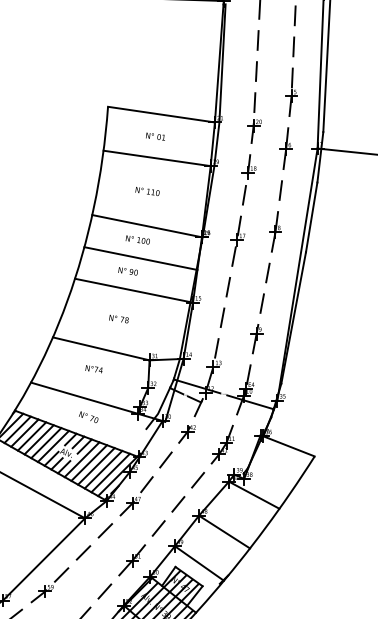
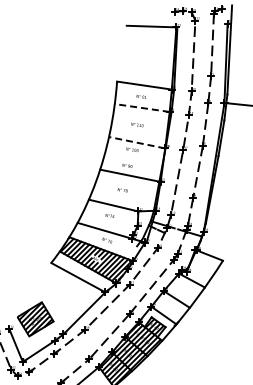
line: (157, 159) -> (142, 108), solid -> dashed
line: (147, 225) -> (137, 142), solid -> dashed
line: (140, 258) -> (133, 159), removed

